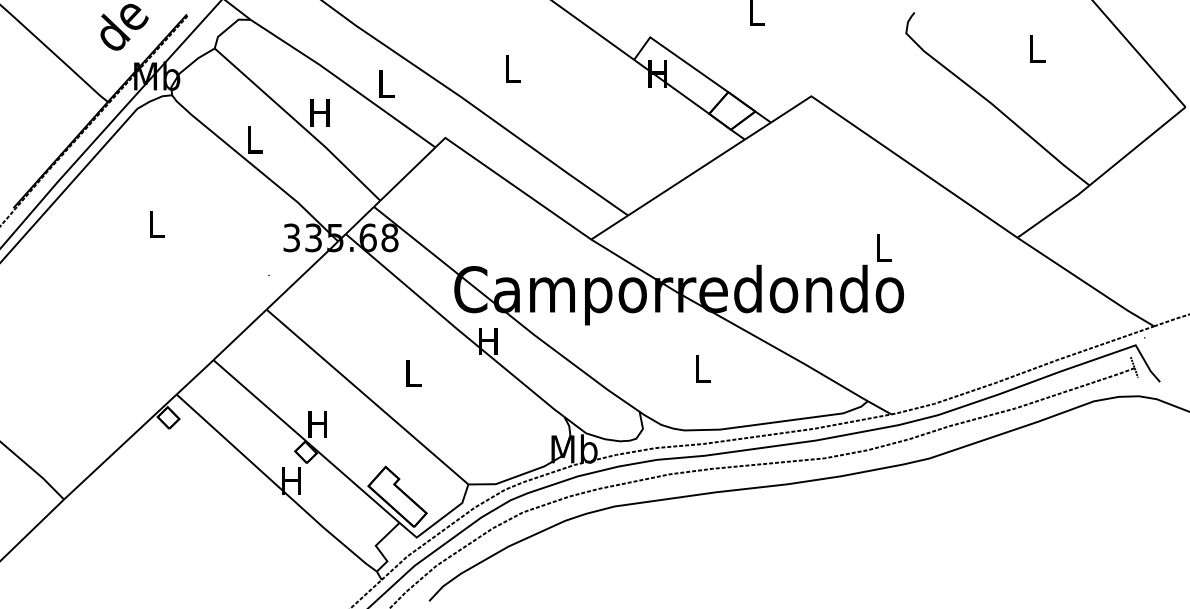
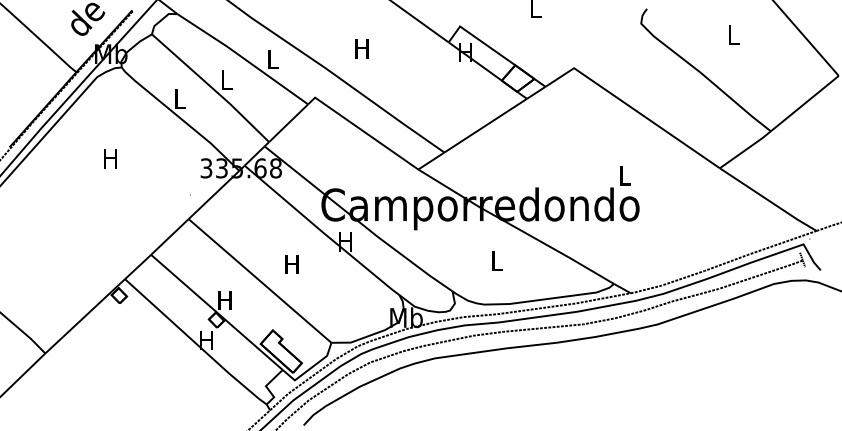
text: (510, 68) -> (361, 48), L -> H
text: (320, 112) -> (226, 79), H -> L
text: (156, 223) -> (110, 158), L -> H
text: (411, 373) -> (291, 264), L -> H

